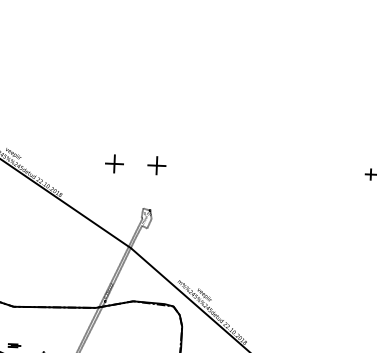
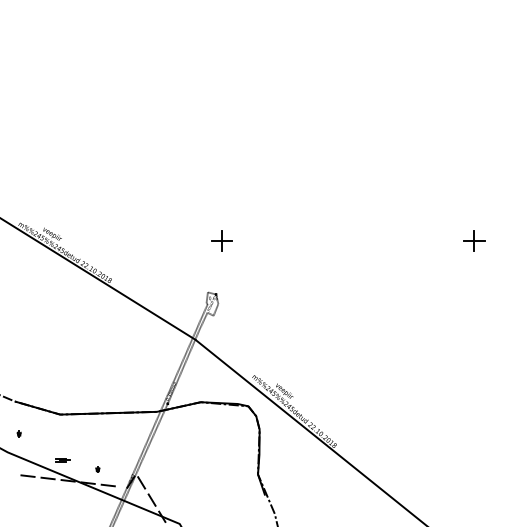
part: (114, 163) -> (171, 240), removed
part: (370, 173) -> (474, 240), size x1.67

